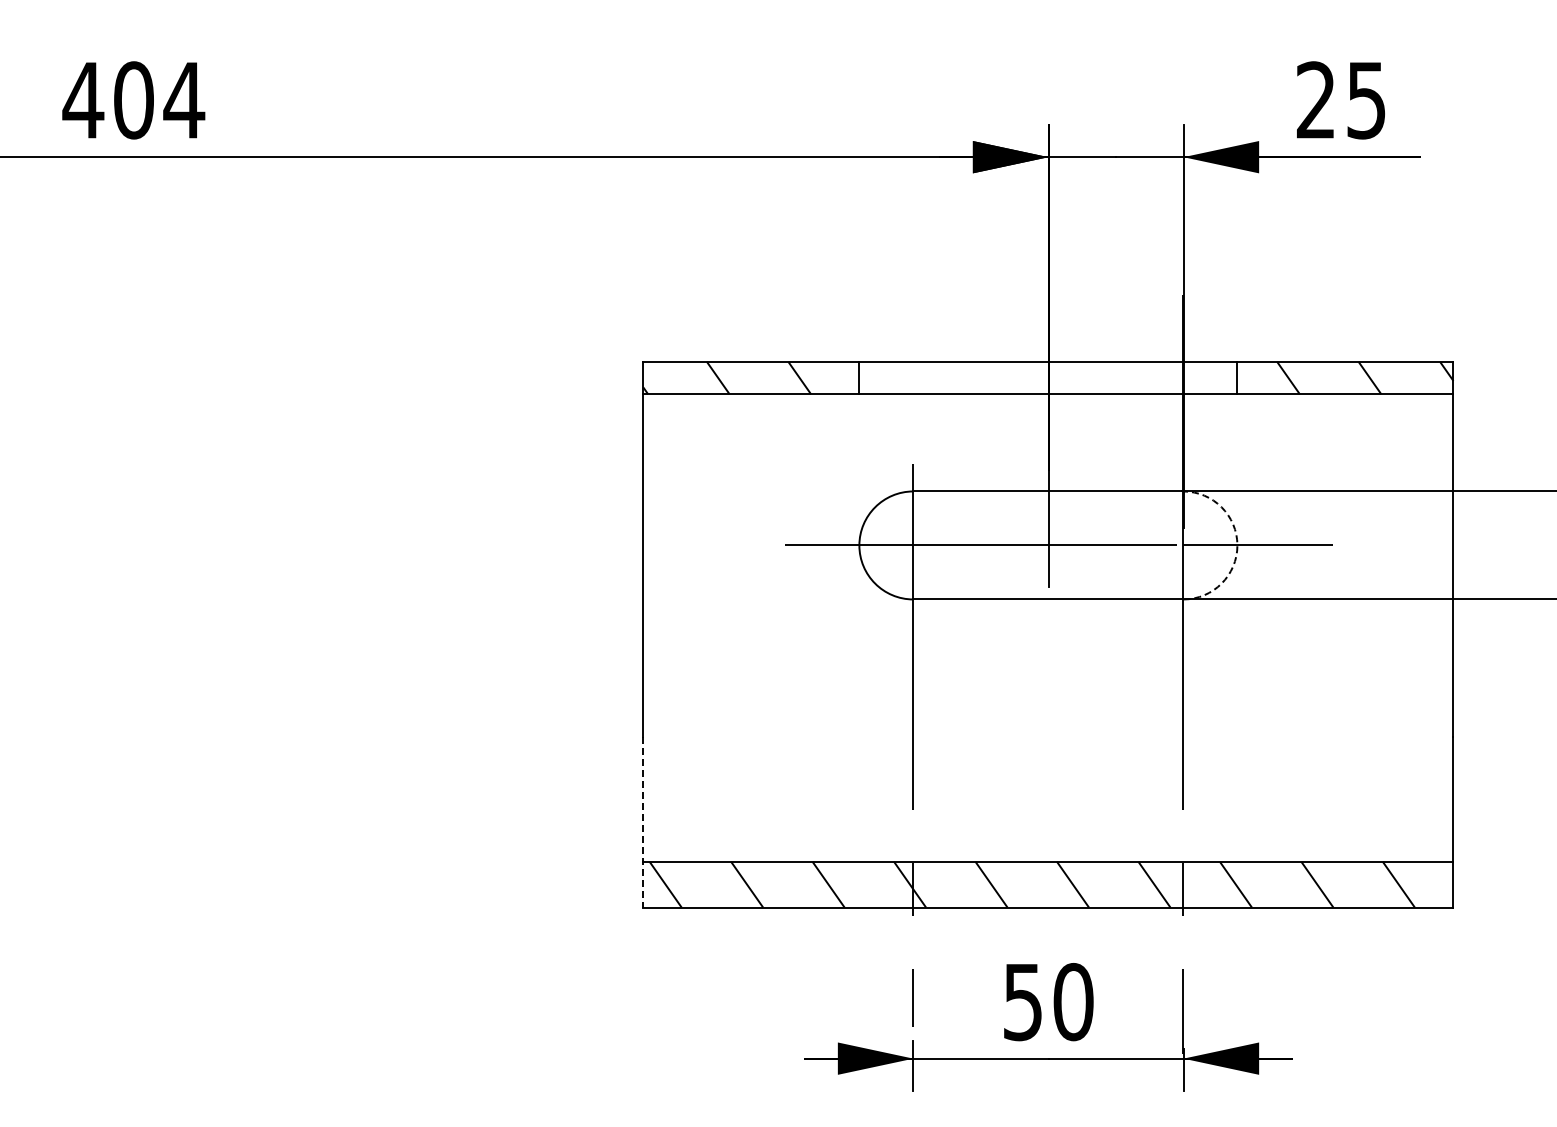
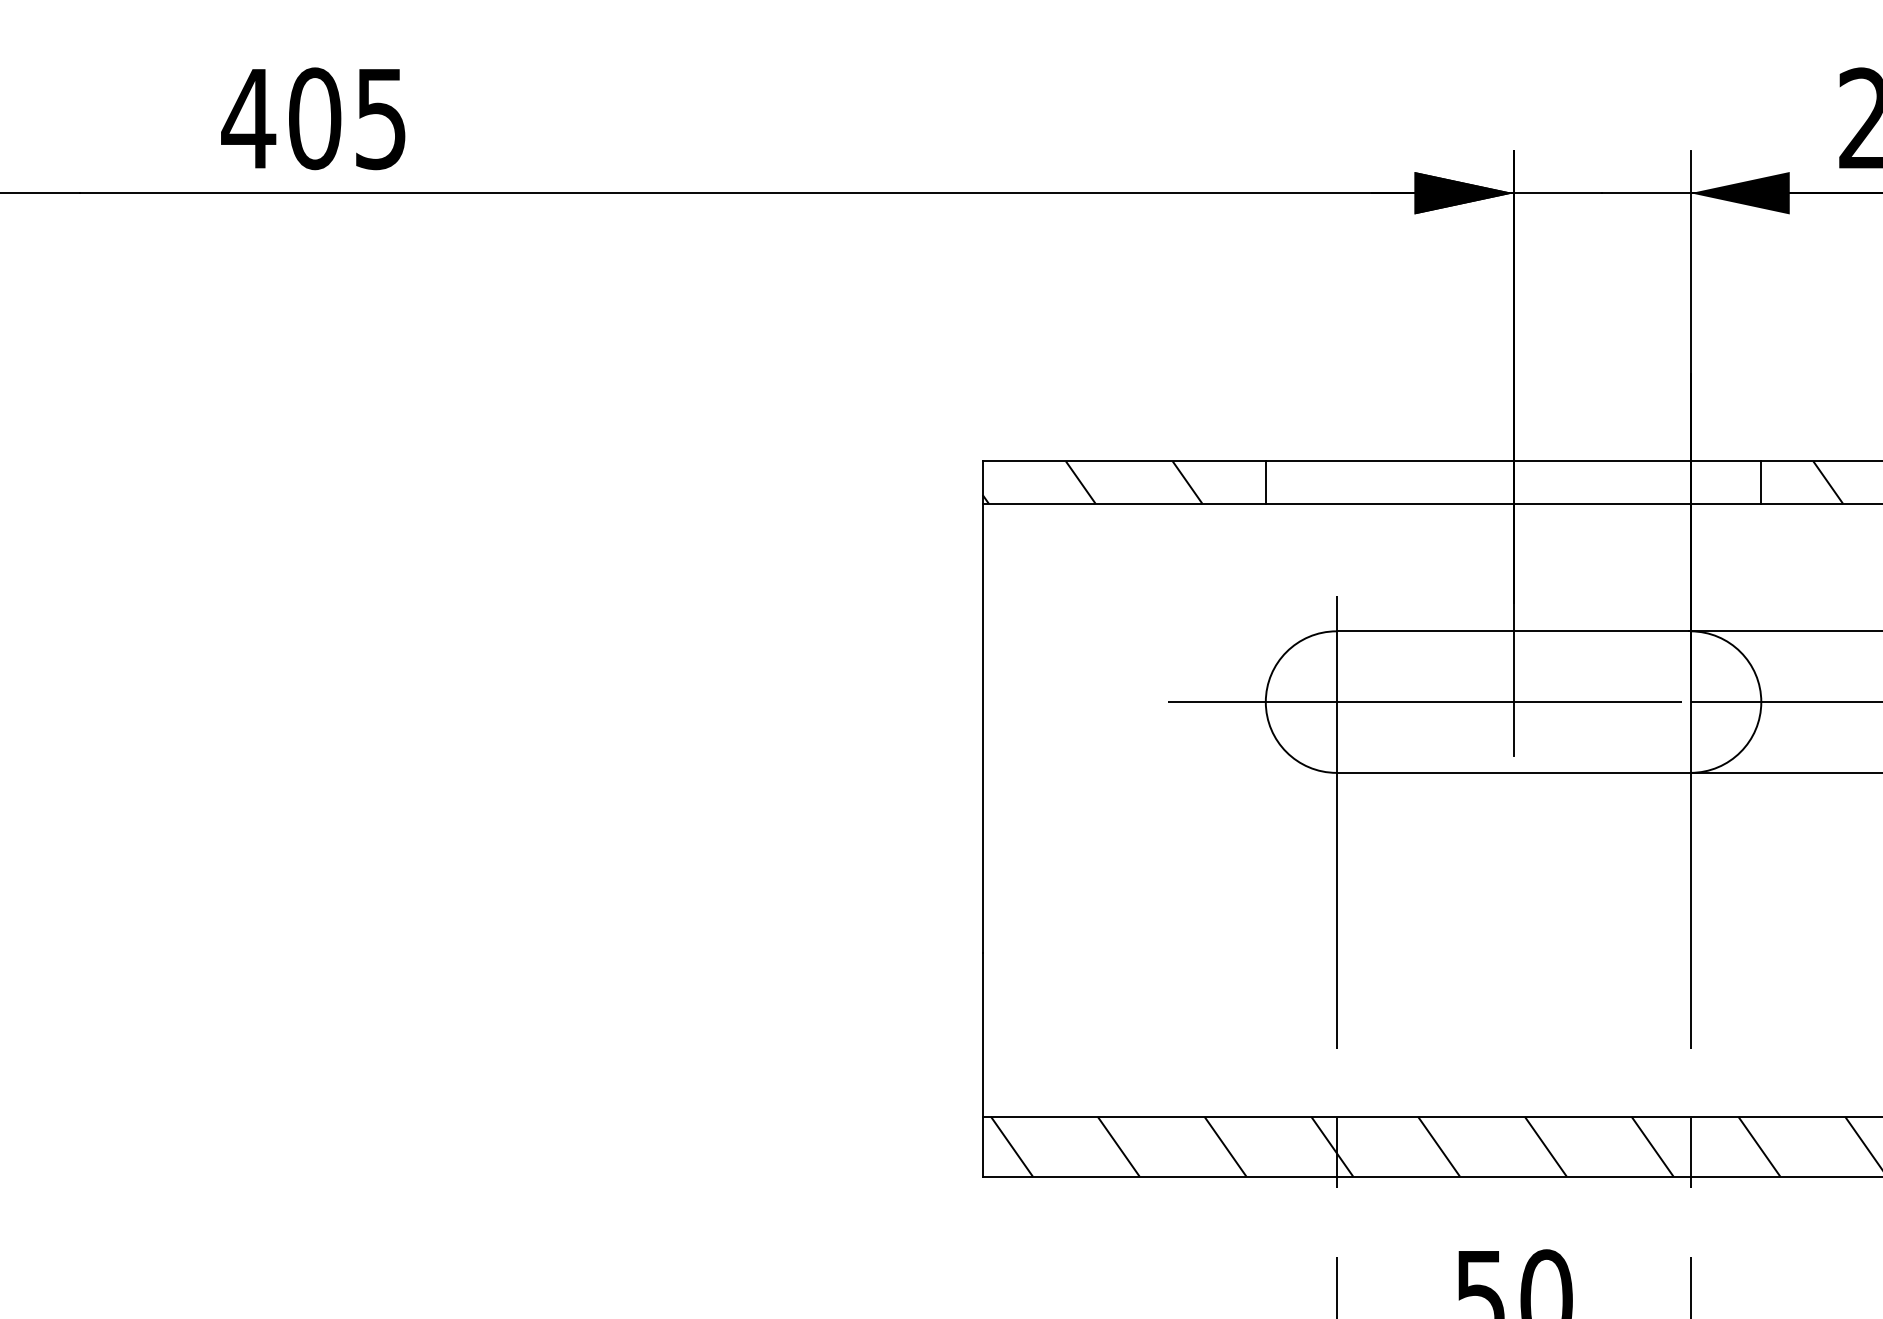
text: (184, 100) -> (381, 118), 404 -> 405
arc: (1237, 545) -> (1761, 702), dashed -> solid
line: (643, 822) -> (982, 1065), dashed -> solid

